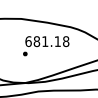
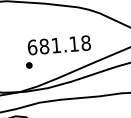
text: (46, 46) -> (58, 52), moved

